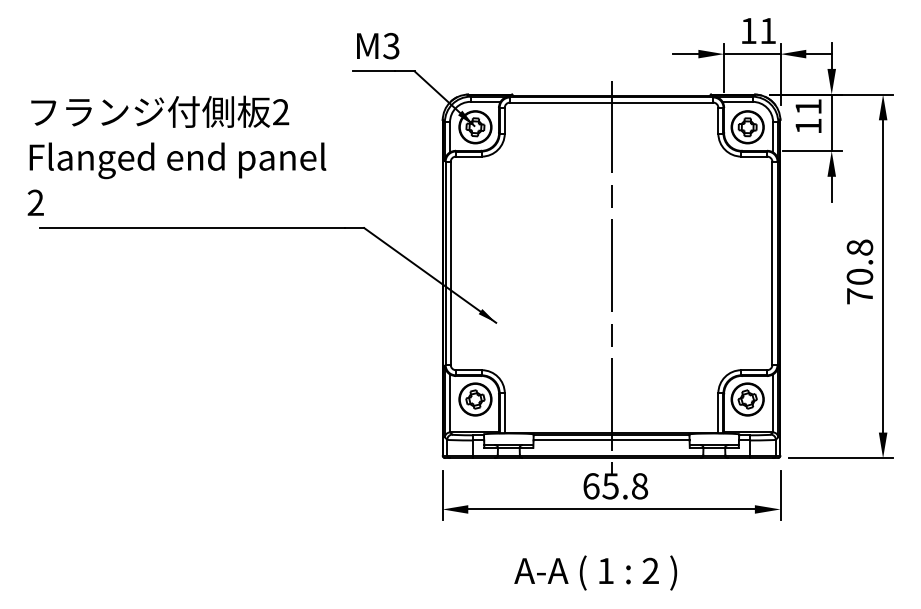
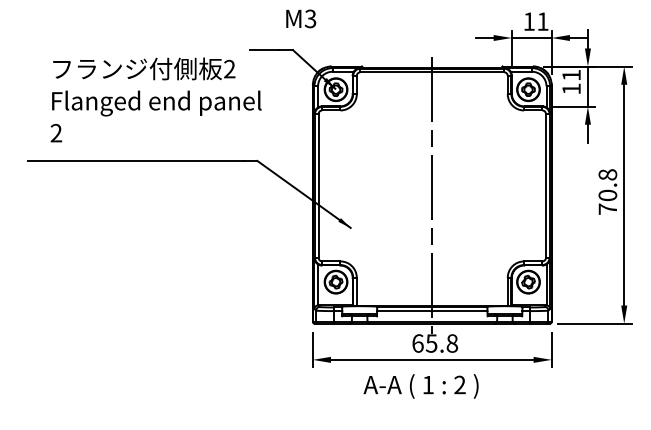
text: (378, 45) -> (301, 18), moved
text: (176, 155) -> (155, 99), moved
text: (595, 572) -> (420, 386), moved

